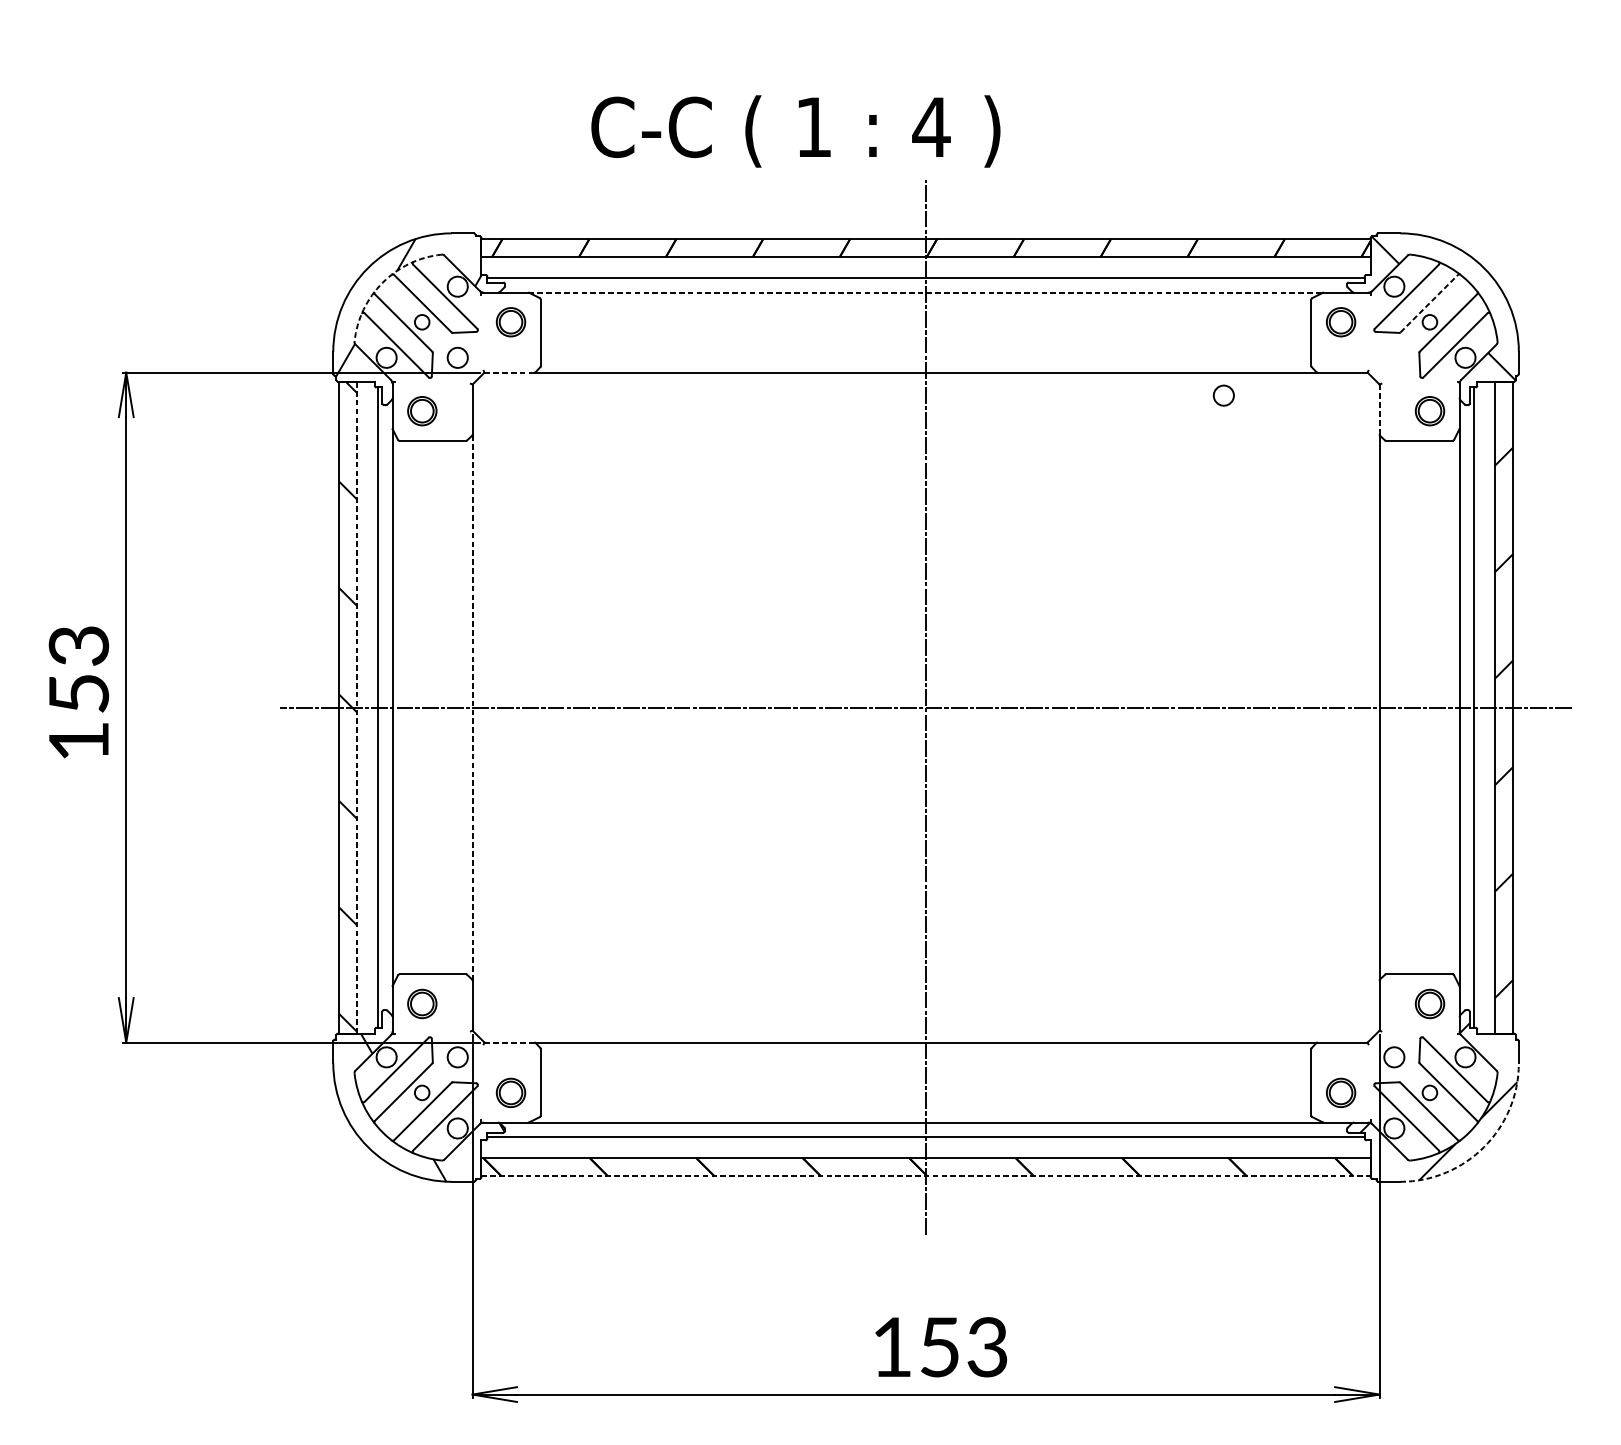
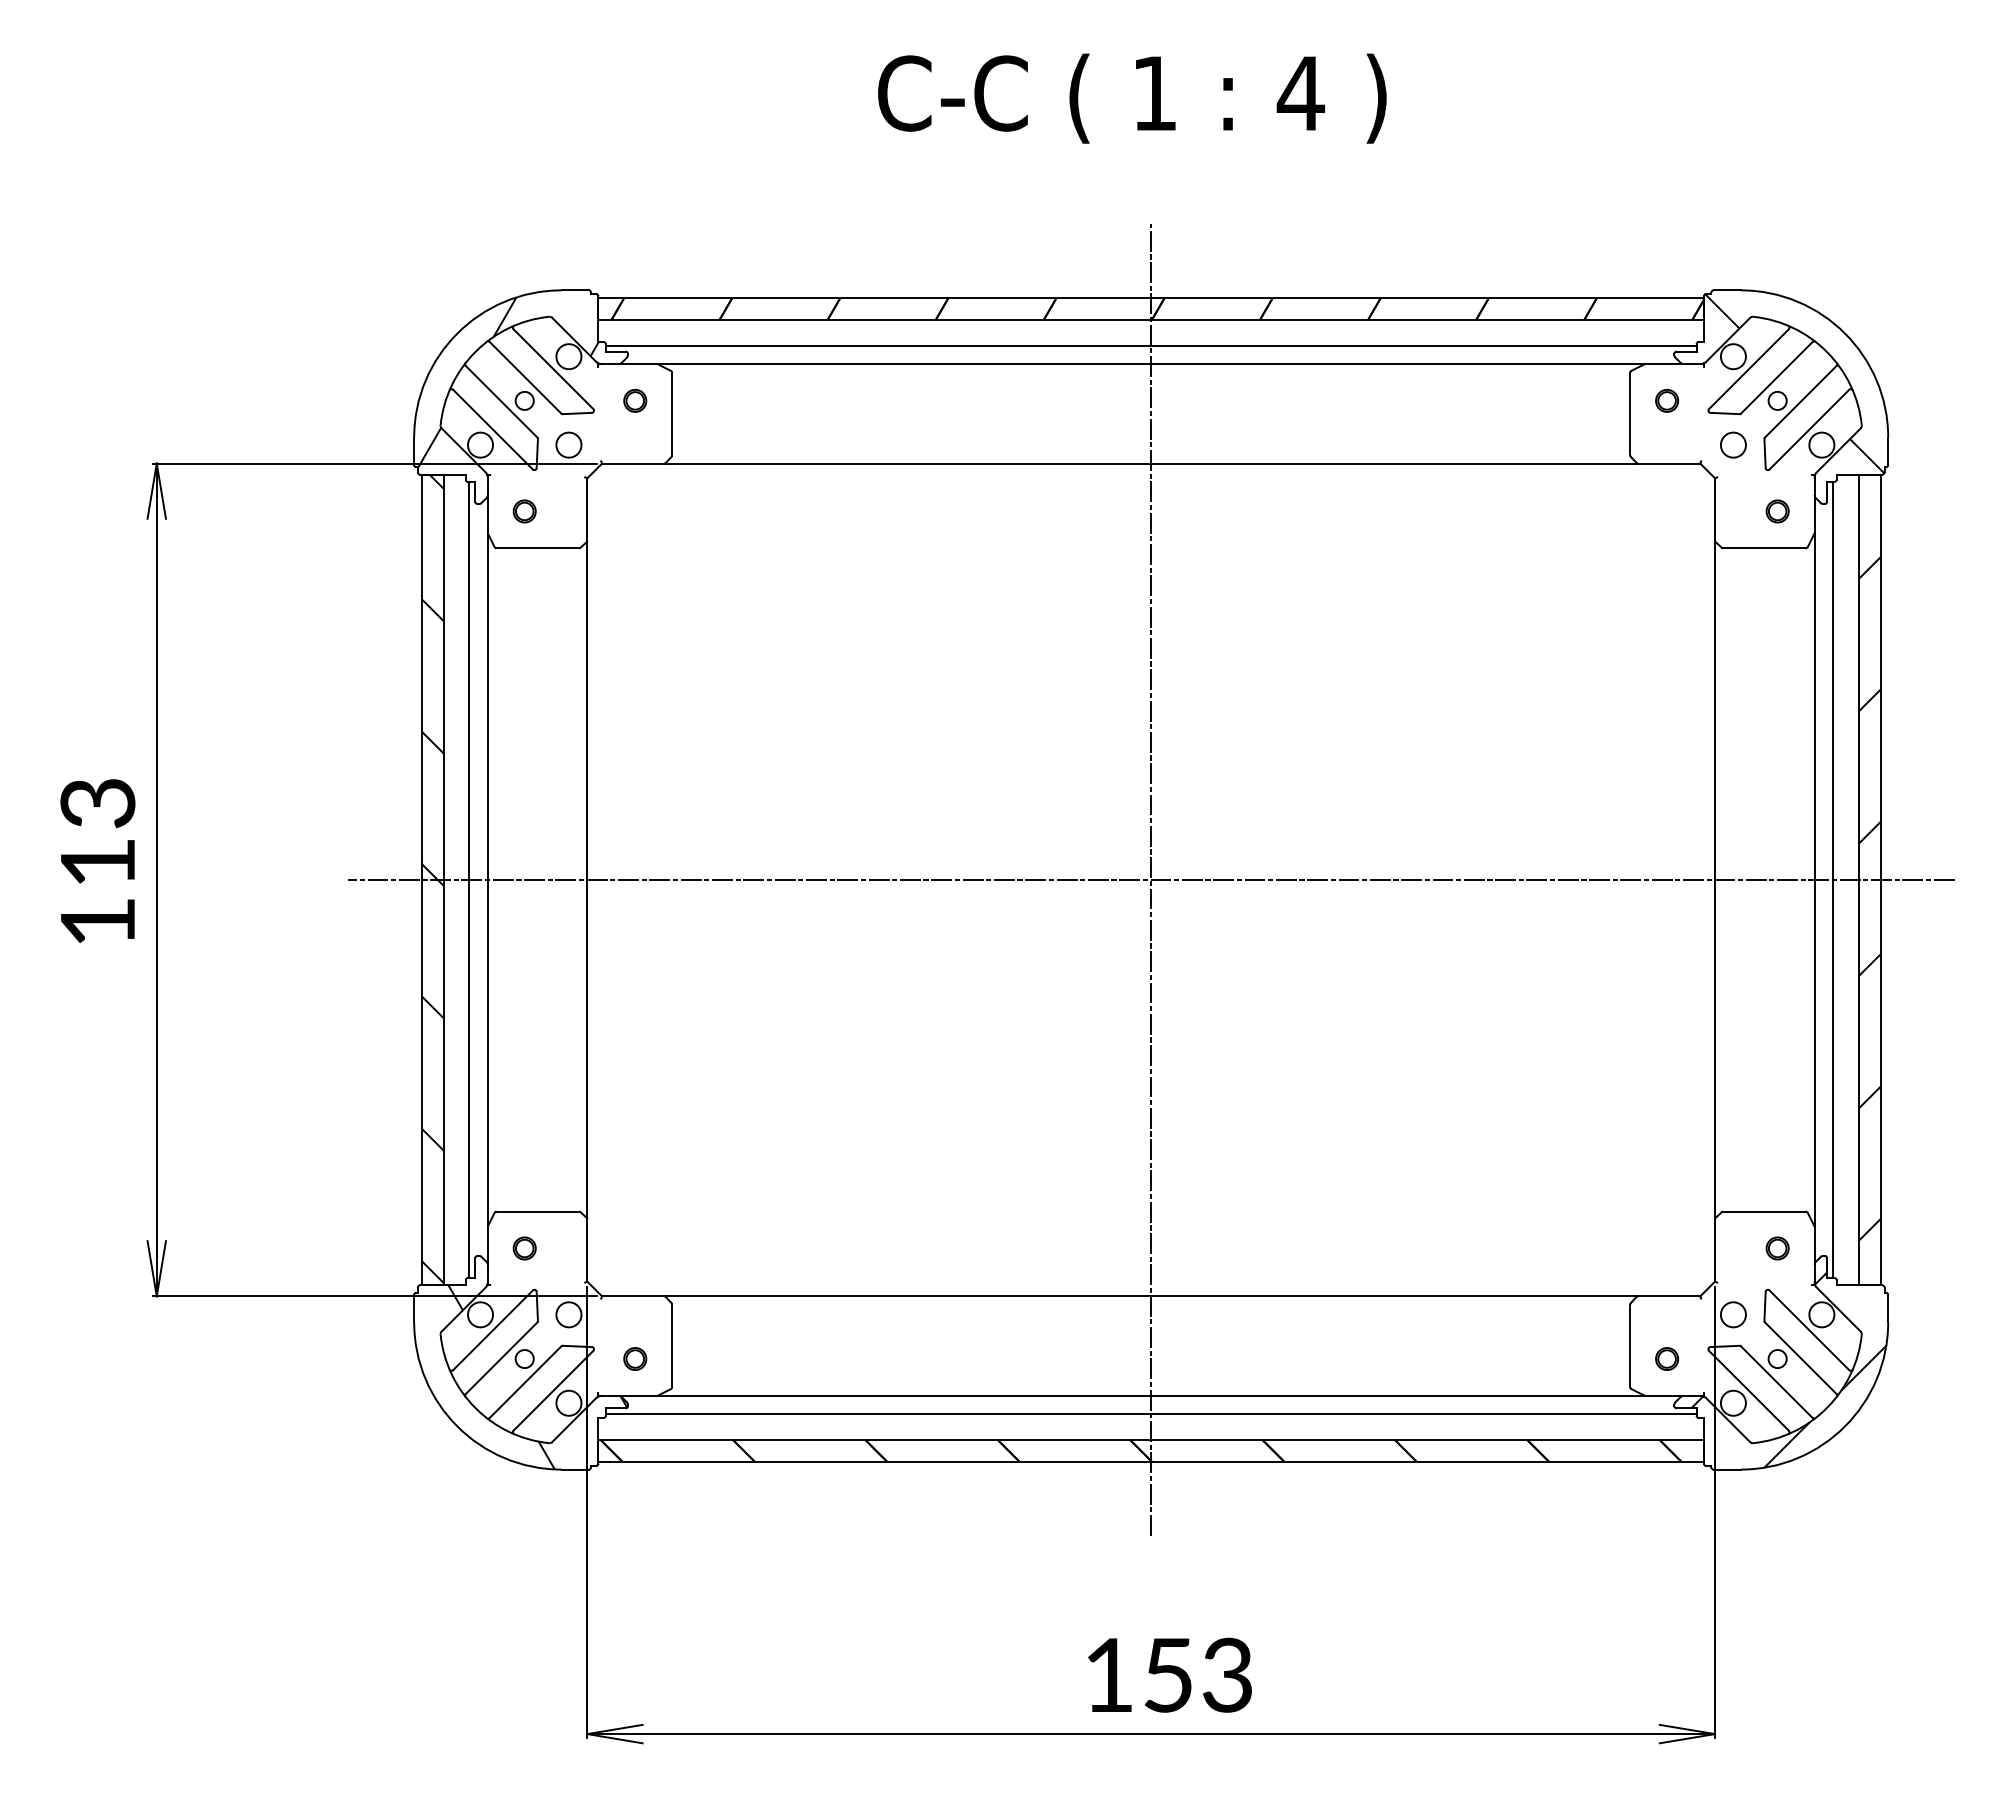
text: (796, 131) -> (1132, 98), moved
arc: (382, 282) -> (475, 351), dashed -> solid
line: (926, 293) -> (1151, 364), dashed -> solid
line: (1429, 303) -> (1776, 377), dashed -> solid
part: (511, 321) -> (635, 400), size x0.62
part: (1340, 321) -> (1666, 400), size x0.62
line: (509, 372) -> (633, 463), dashed -> solid
circle: (1223, 395) -> (1733, 444), moved
line: (1379, 409) -> (1715, 509), dashed -> solid
part: (422, 411) -> (524, 511), size x0.62
part: (1429, 411) -> (1777, 511), size x0.62
text: (79, 693) -> (98, 862), 153 -> 113
line: (356, 707) -> (443, 879), dashed -> solid
line: (472, 707) -> (587, 879), dashed -> solid
part: (422, 1004) -> (524, 1248), size x0.62
part: (1429, 1004) -> (1777, 1248), size x0.62
line: (508, 1042) -> (632, 1296), dashed -> solid
part: (511, 1092) -> (635, 1358), size x0.62
part: (1340, 1092) -> (1666, 1358), size x0.62
arc: (1484, 1147) -> (1845, 1426), dashed -> solid
line: (926, 1176) -> (1151, 1462), dashed -> solid

